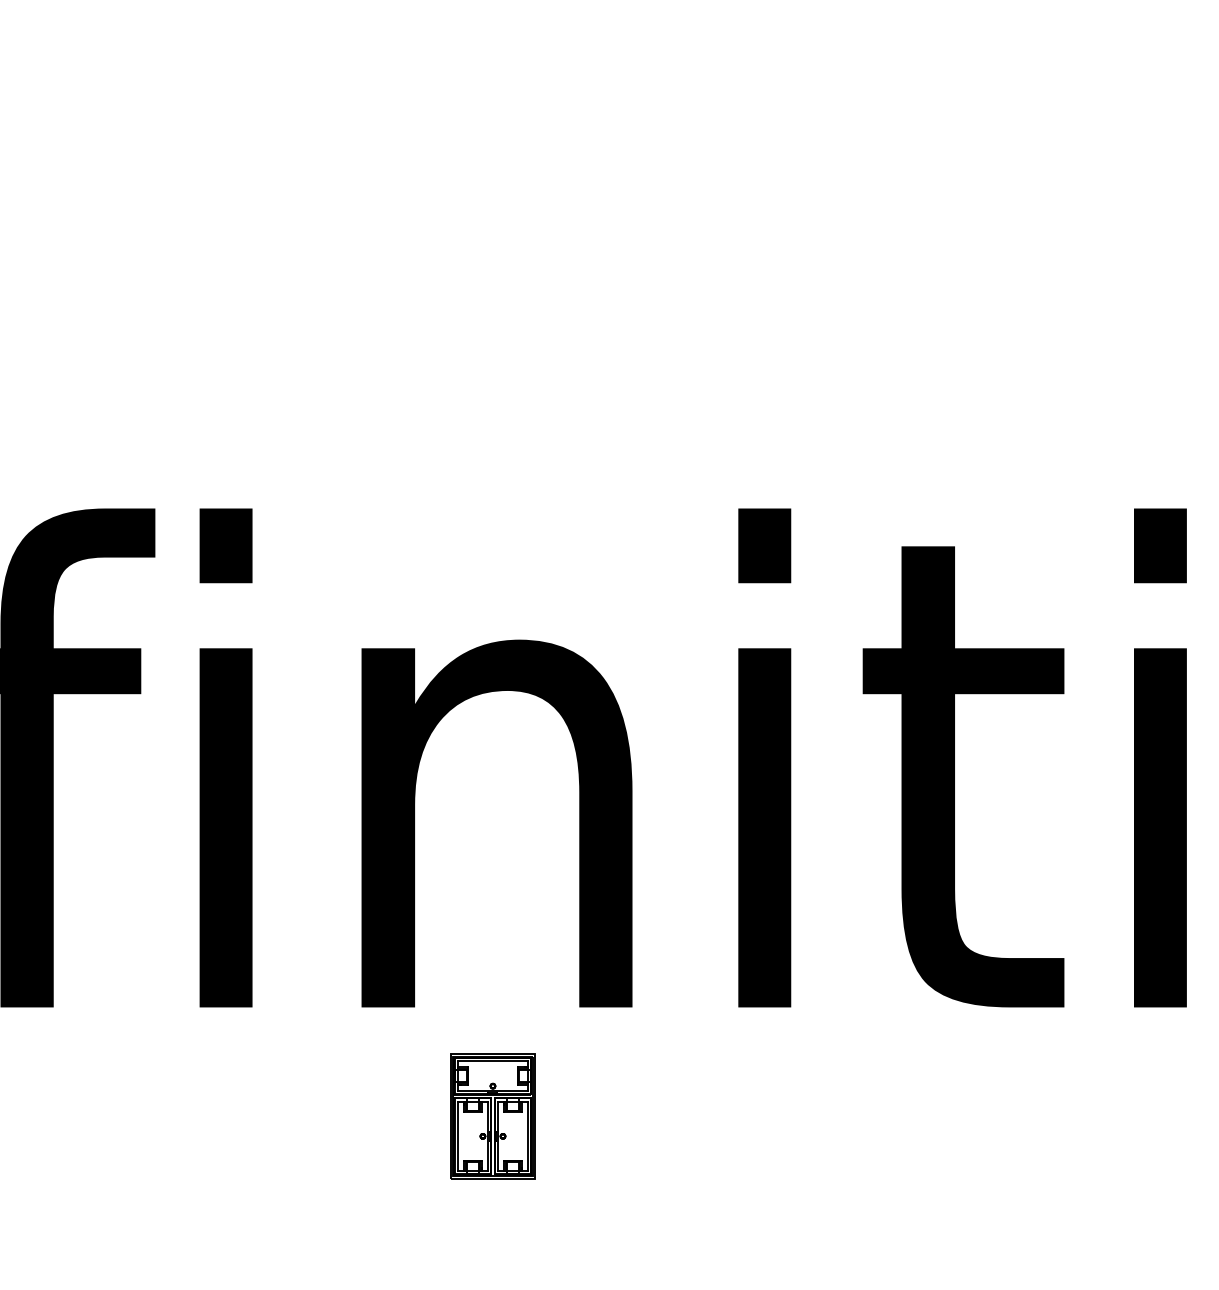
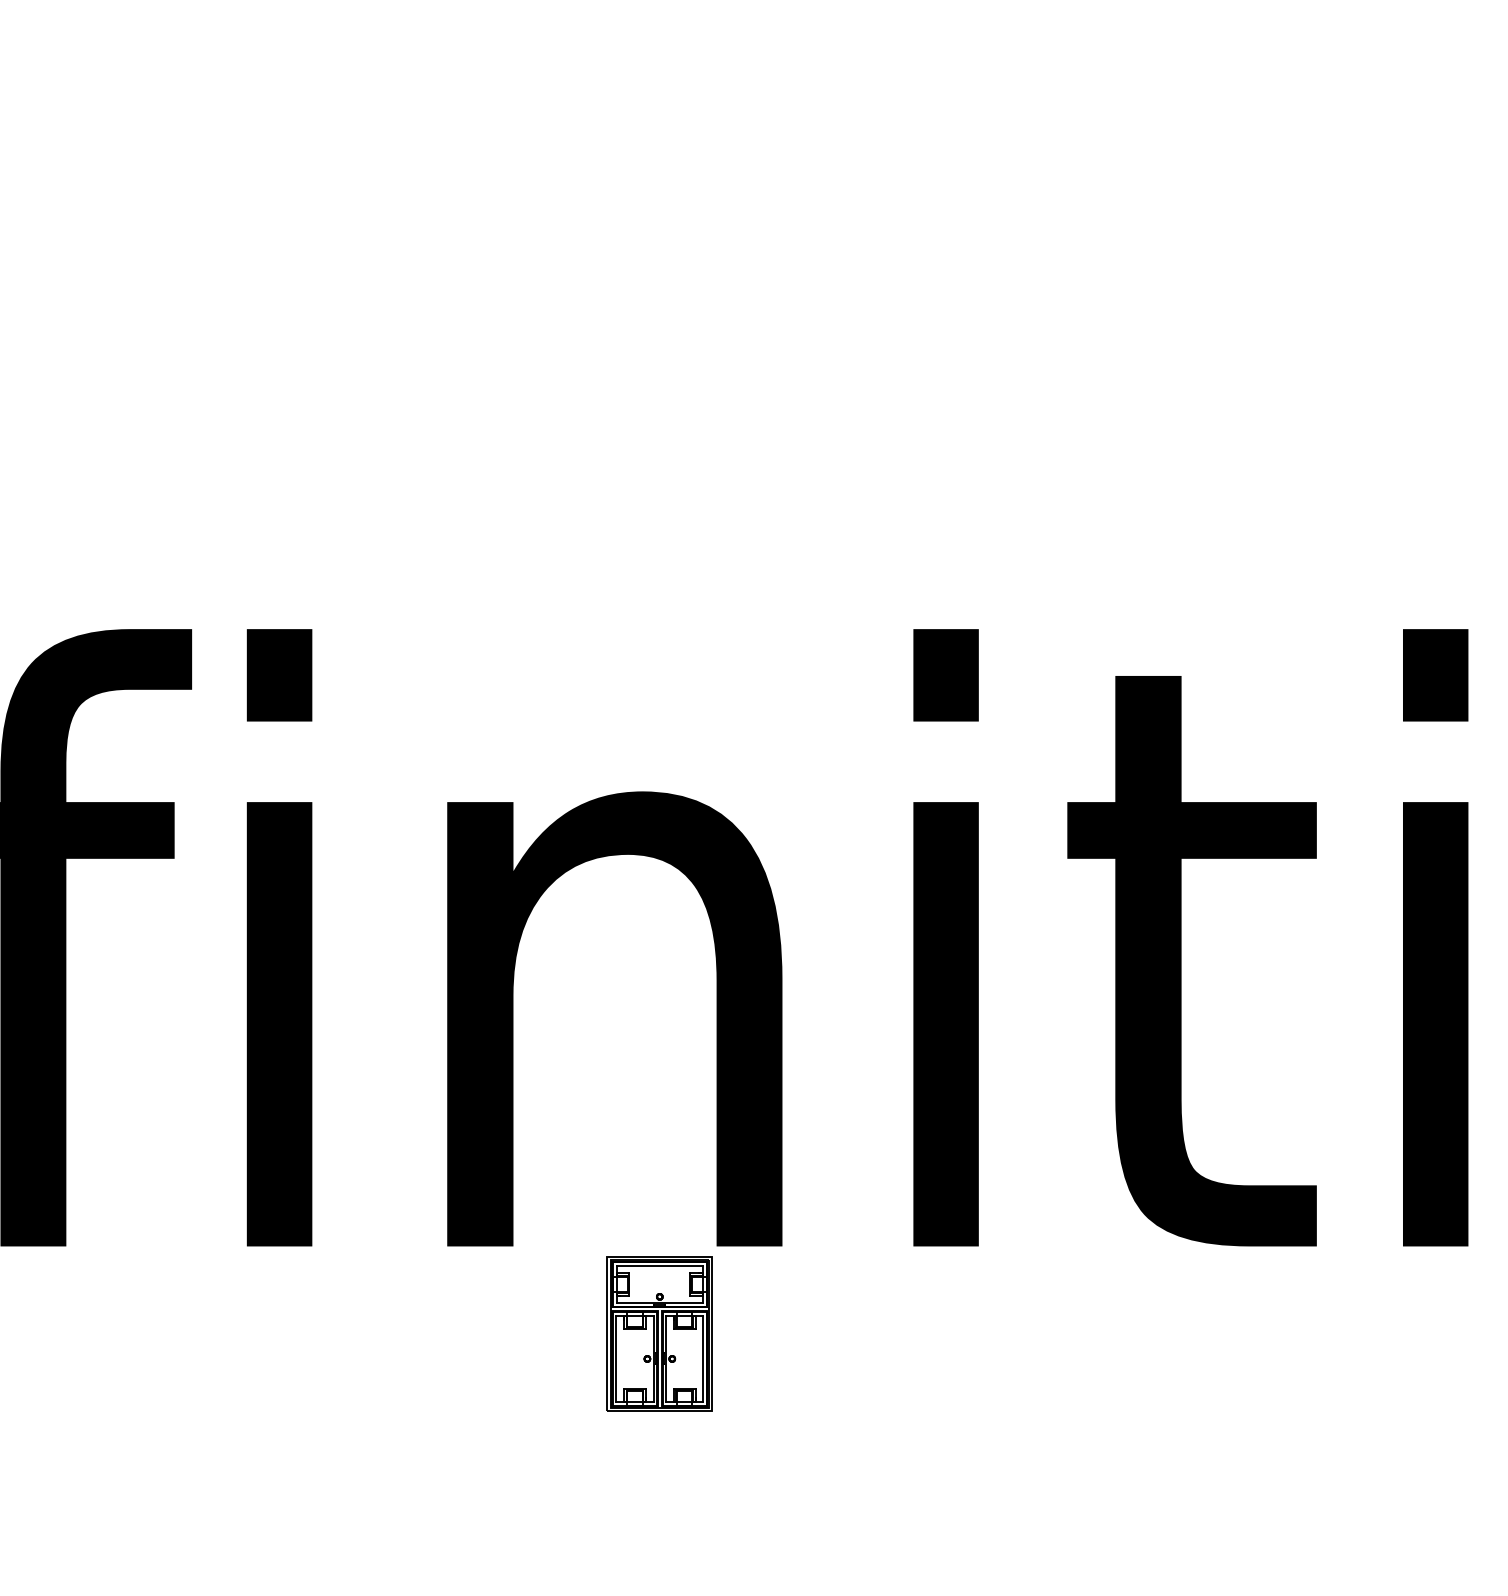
part: (492, 1115) -> (659, 1333), moved

